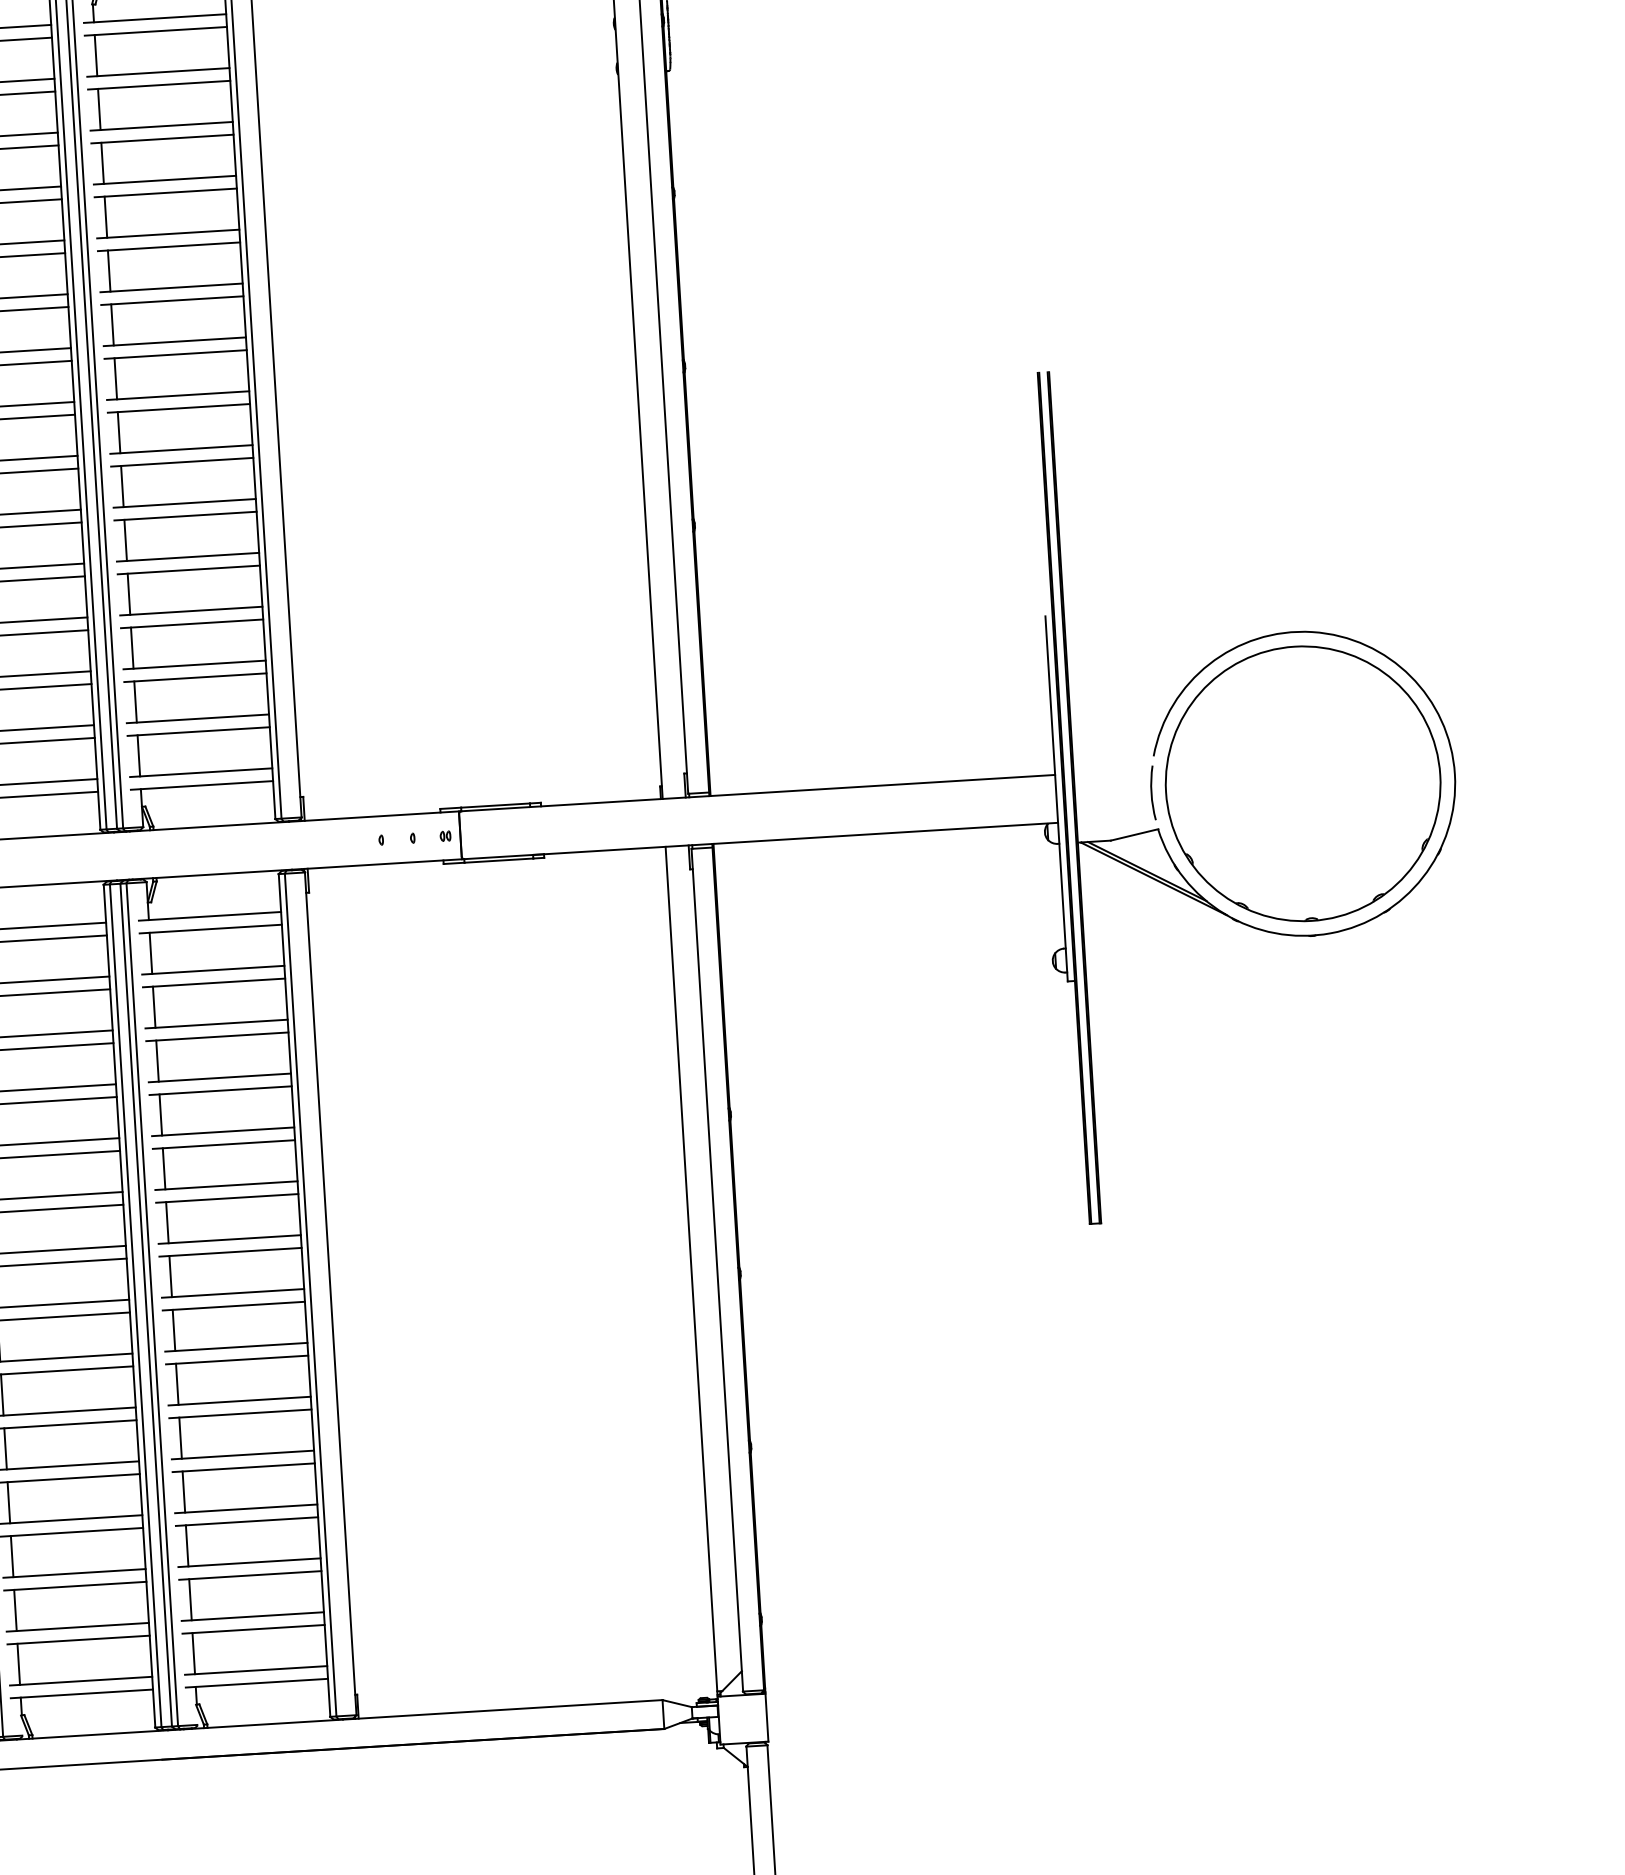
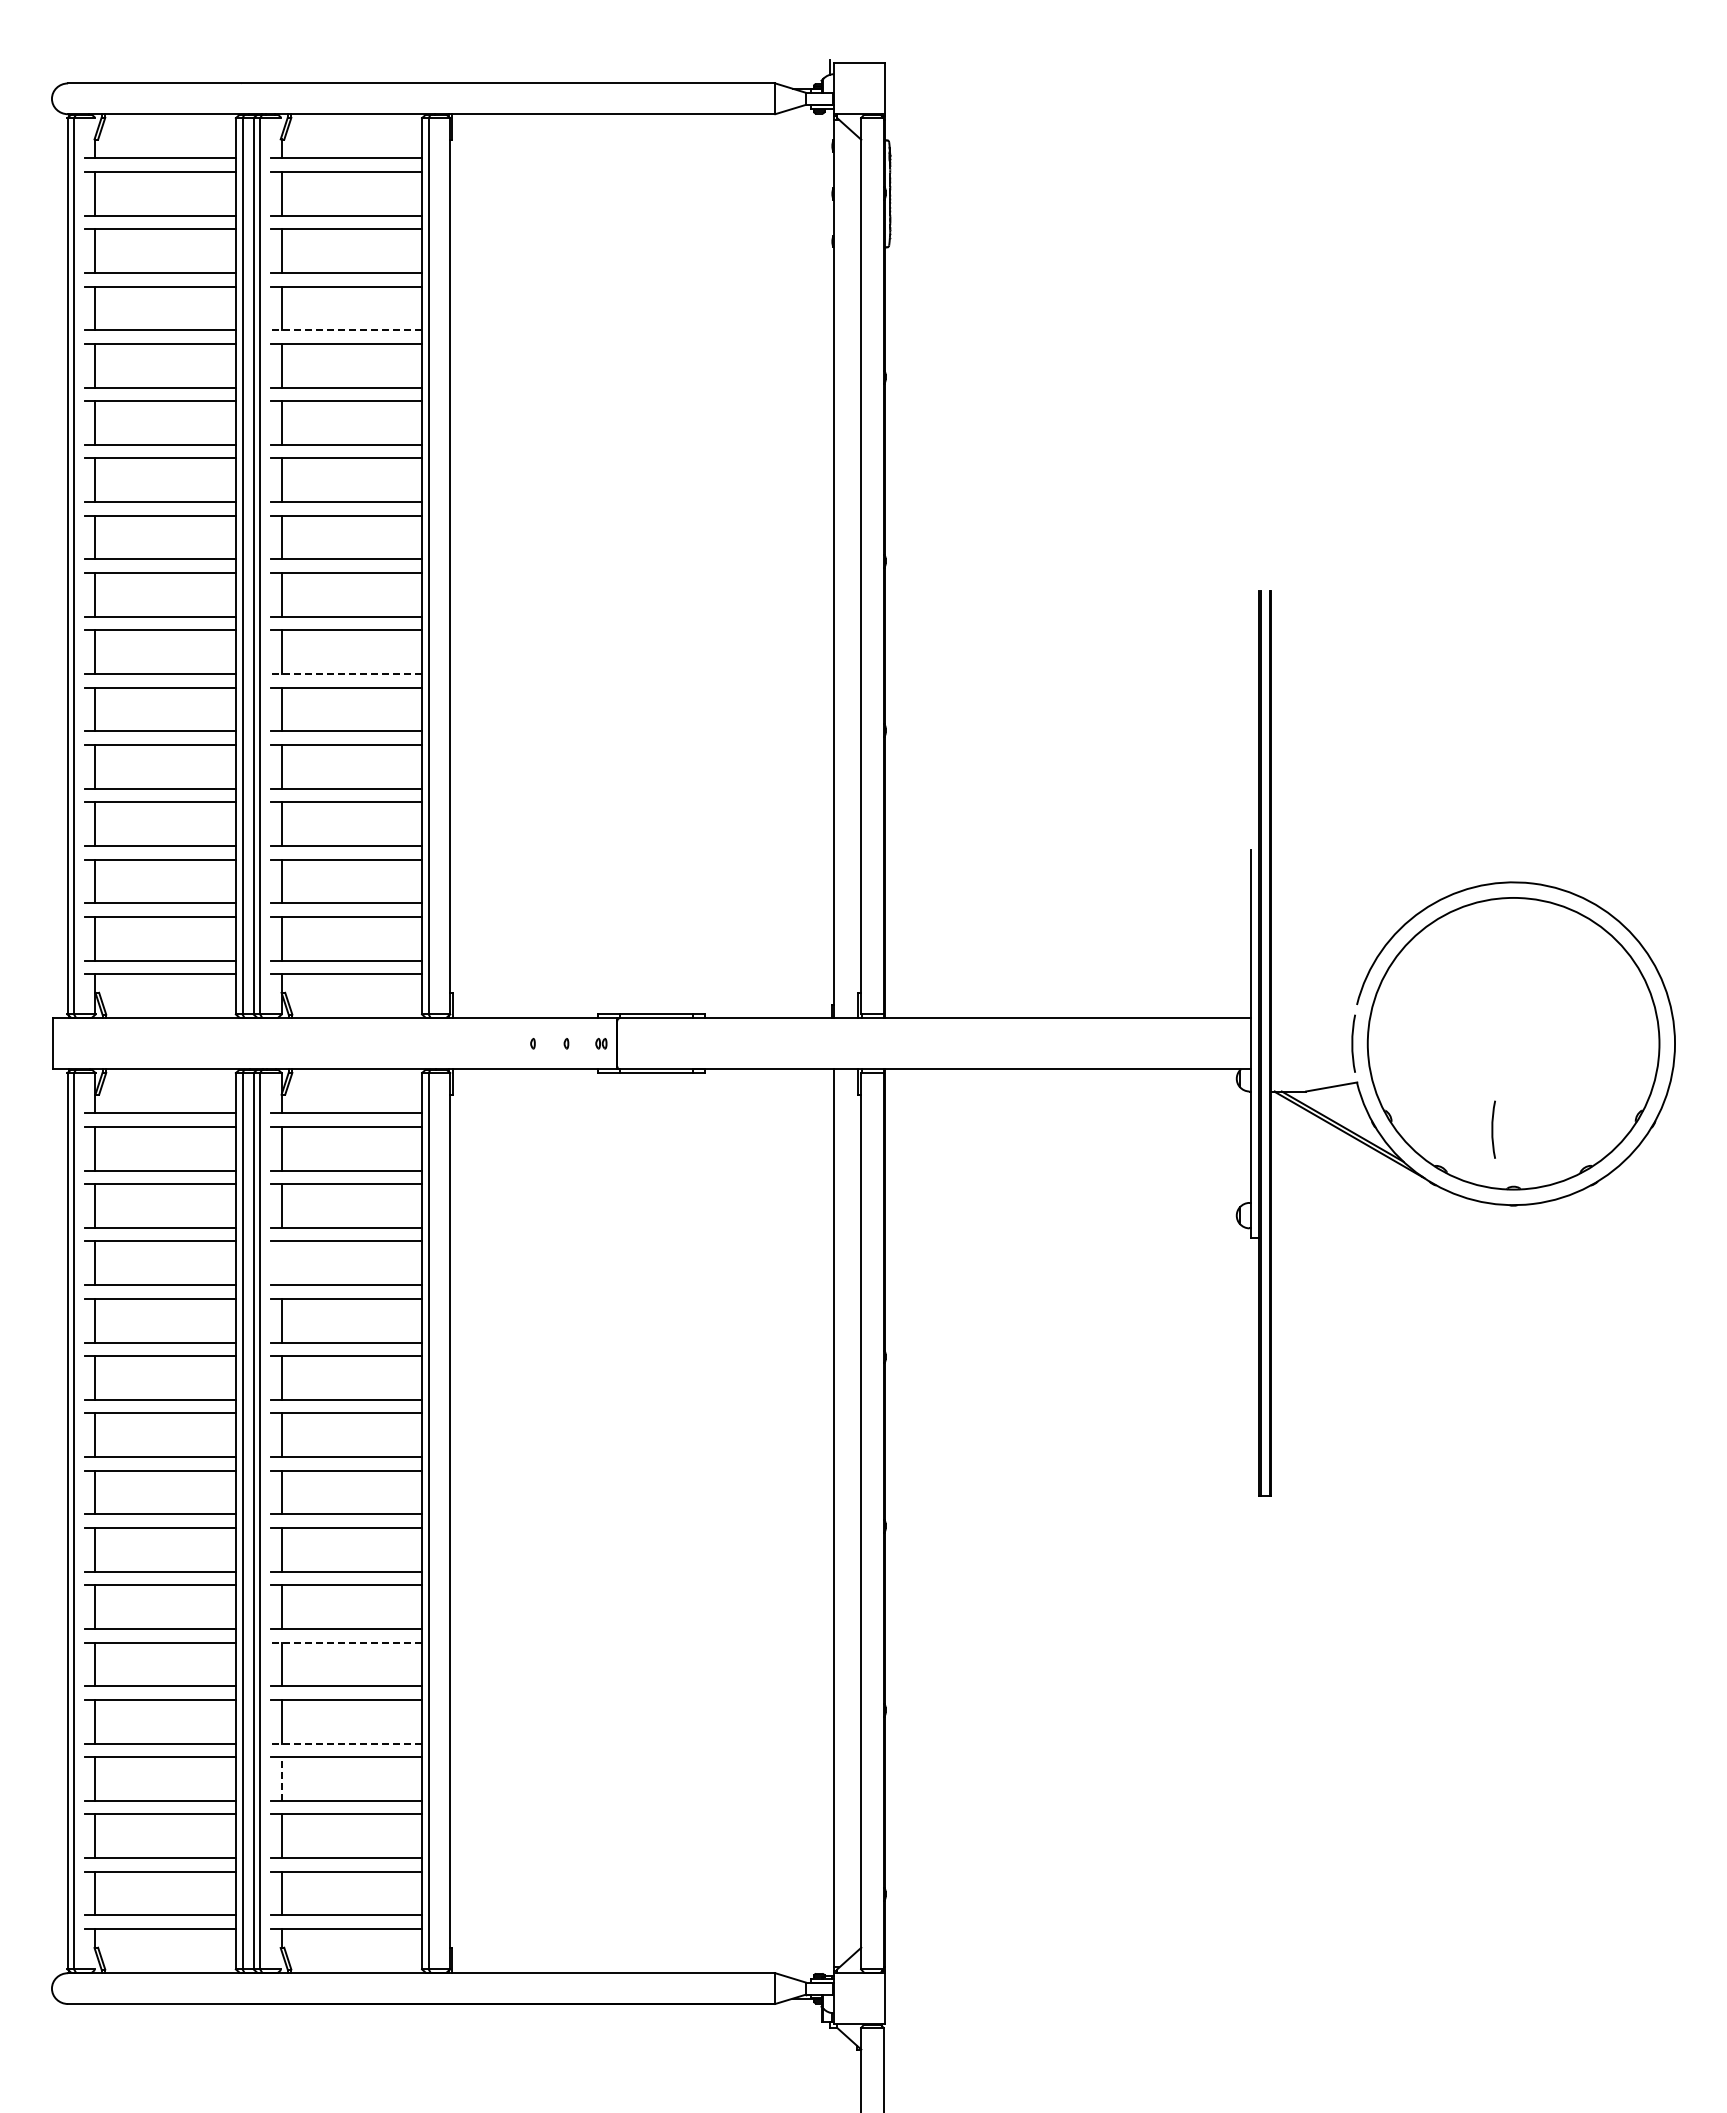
line: (164, 180) -> (346, 330), solid -> dashed
line: (184, 503) -> (346, 674), solid -> dashed
arc: (1289, 865) -> (1493, 1129), added
line: (157, 1061) -> (281, 1263), removed
line: (240, 1413) -> (346, 1642), solid -> dashed
line: (246, 1508) -> (346, 1743), solid -> dashed
line: (187, 1546) -> (281, 1779), solid -> dashed

